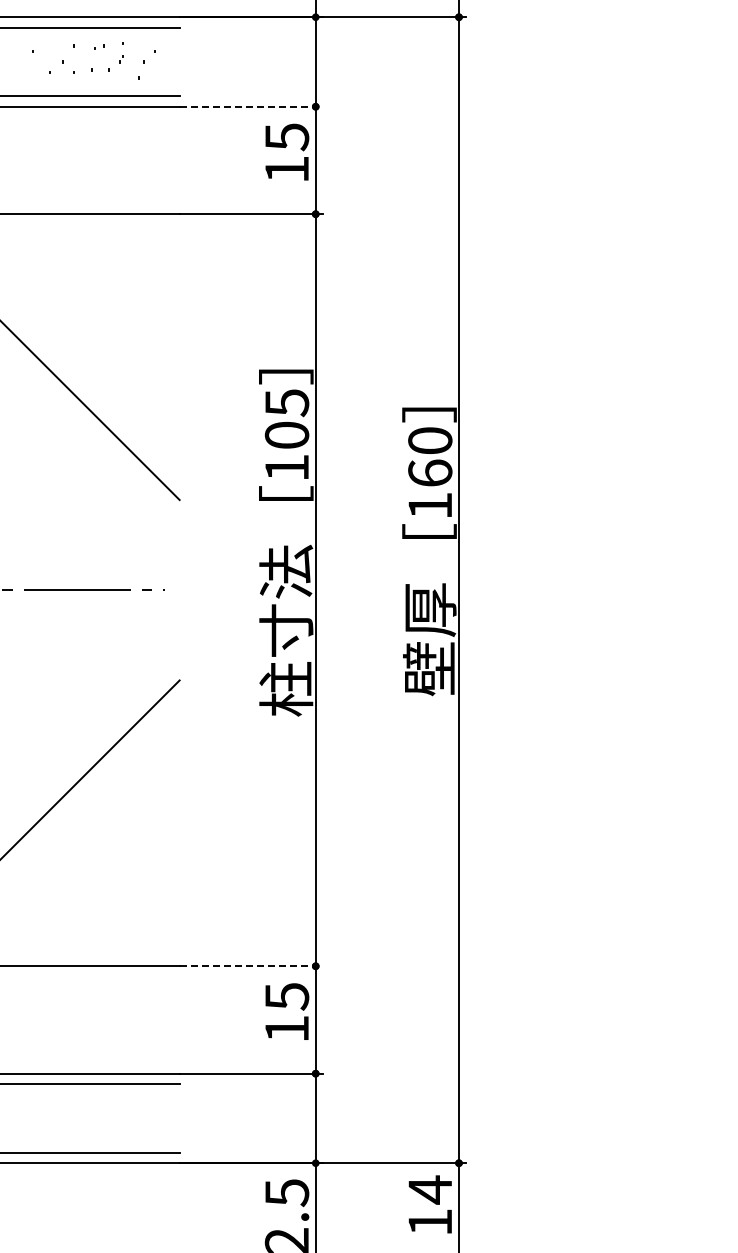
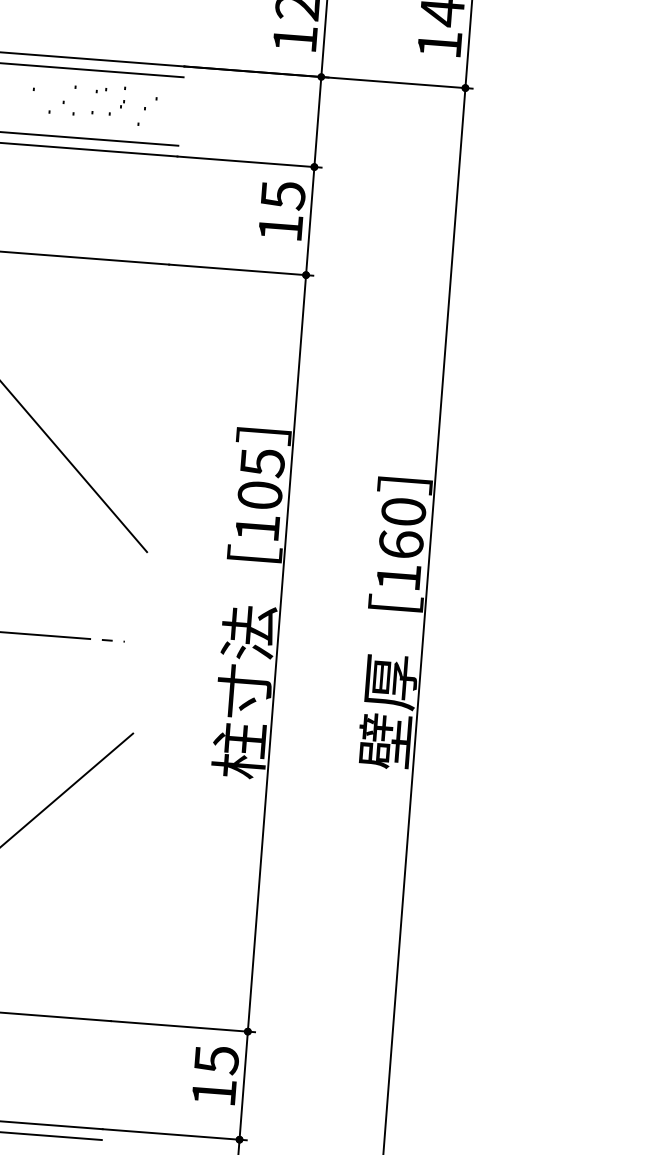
line: (251, 106) -> (249, 161), dashed -> solid
line: (251, 966) -> (183, 1026), dashed -> solid

